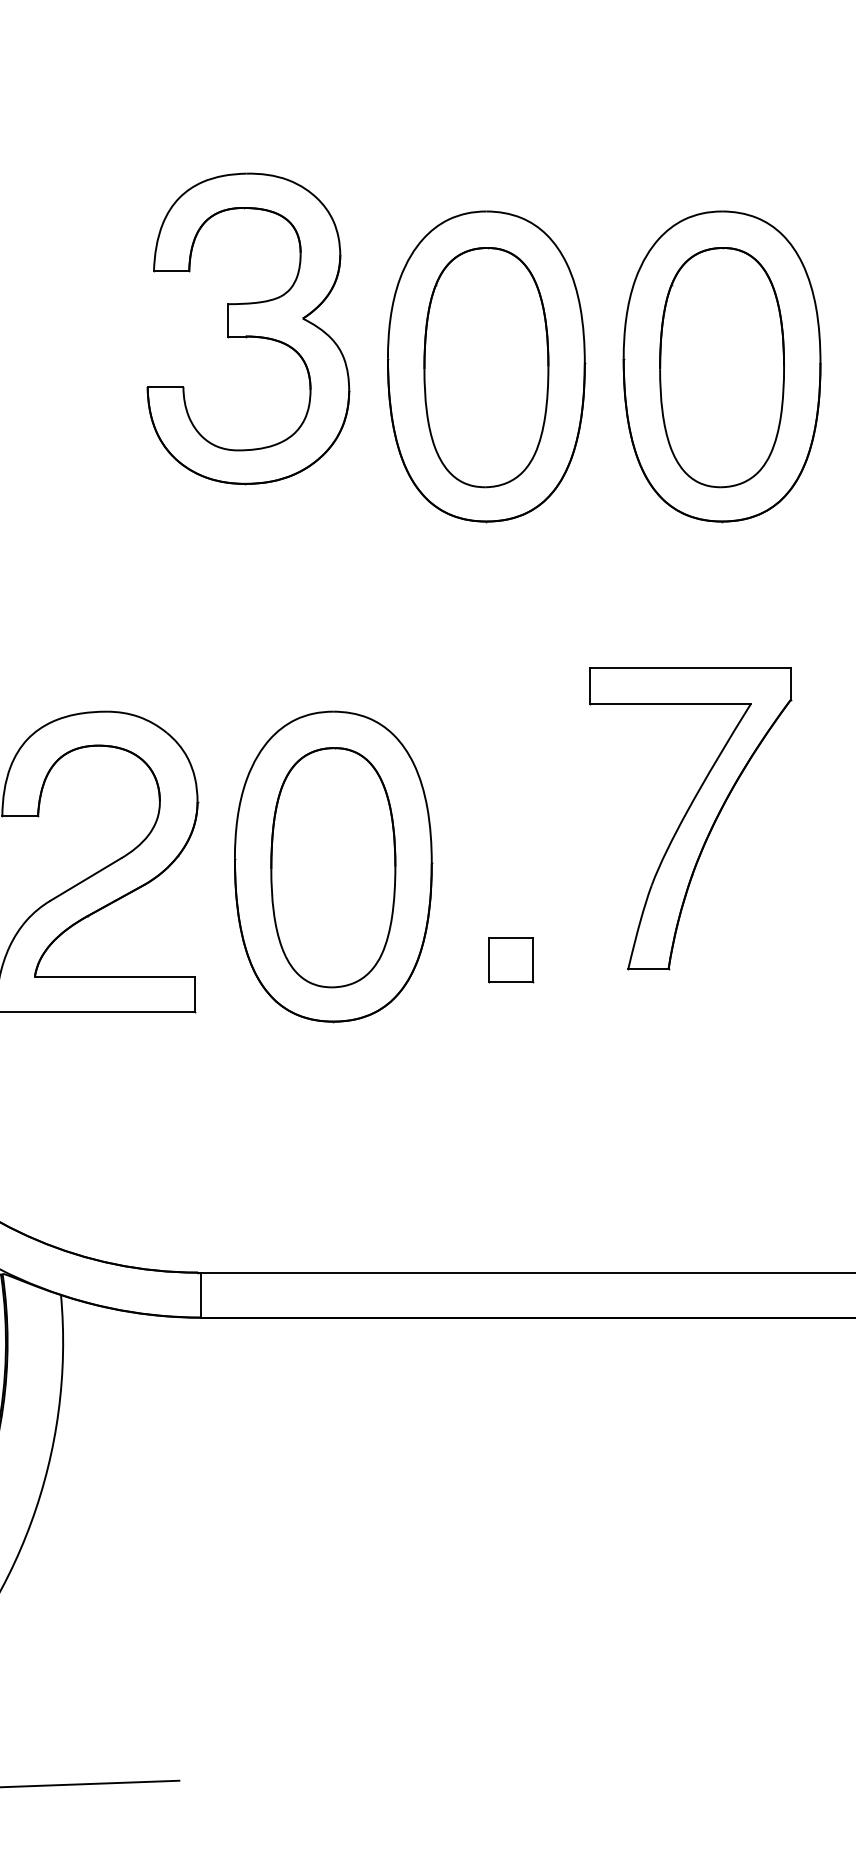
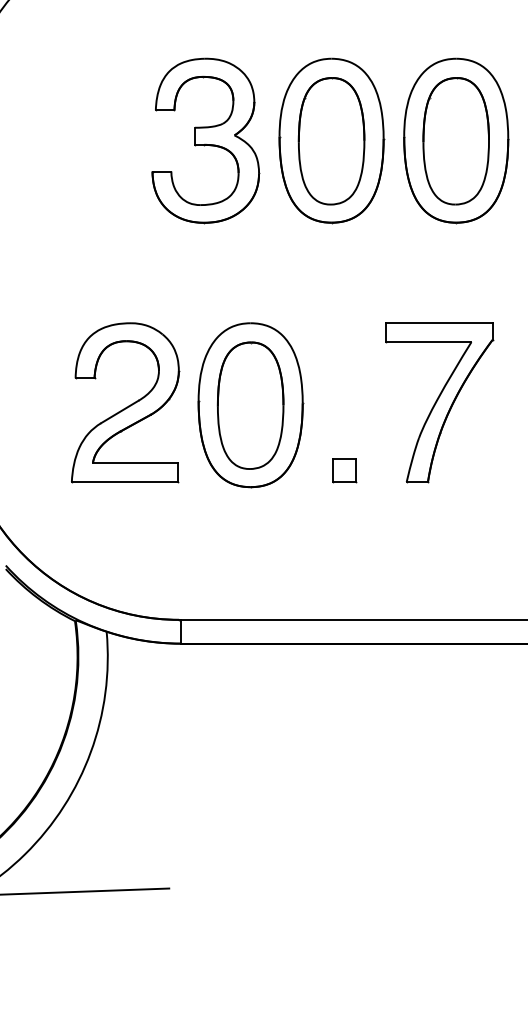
part: (247, 328) -> (205, 140), moved
part: (690, 818) -> (439, 402), moved
part: (510, 959) -> (344, 470), moved

